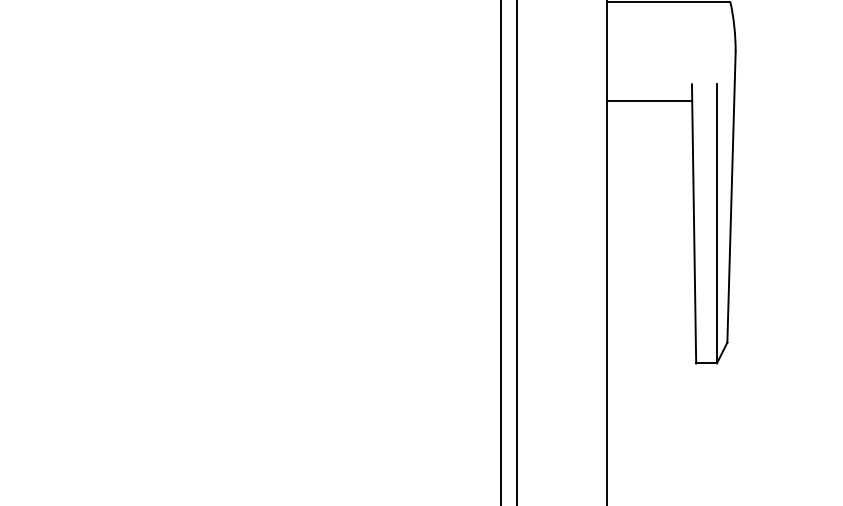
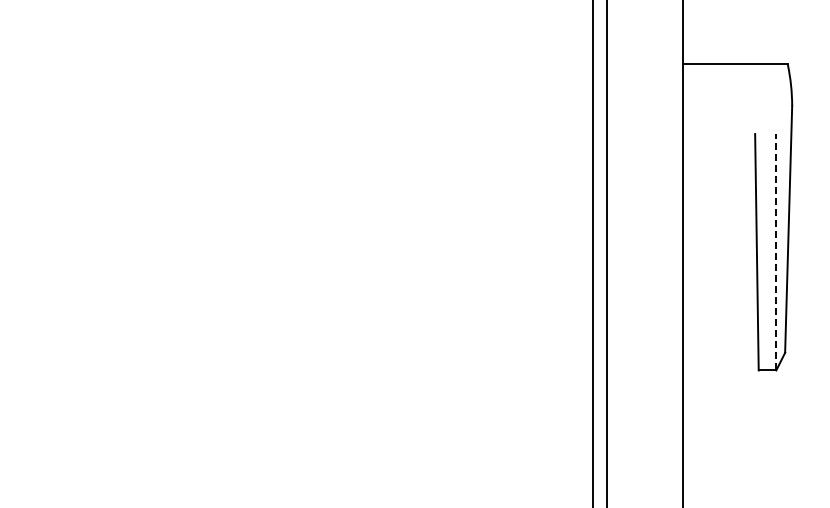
line: (649, 101) -> (719, 148), removed
line: (717, 223) -> (776, 251), solid -> dashed

